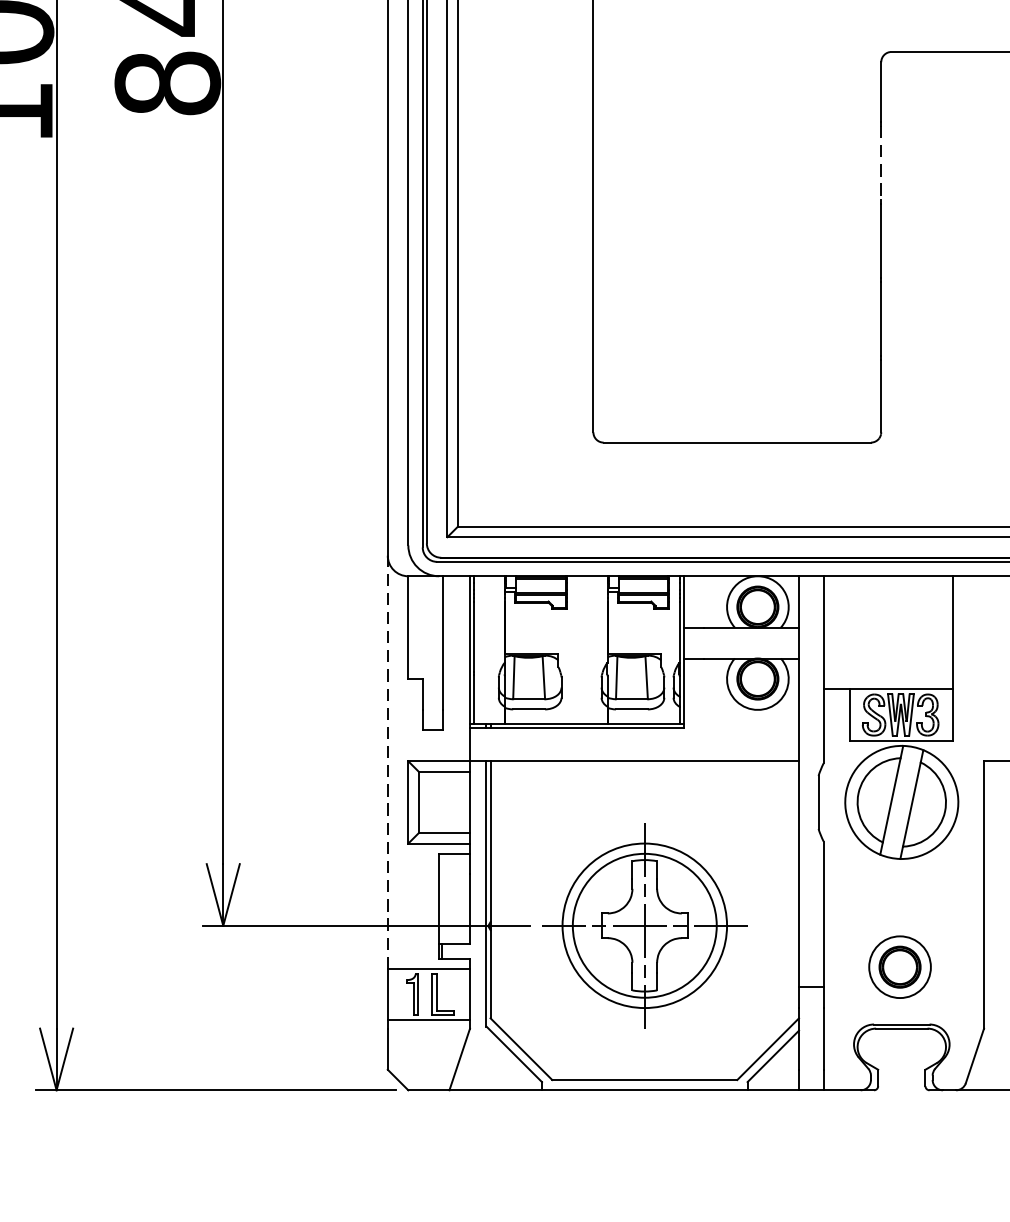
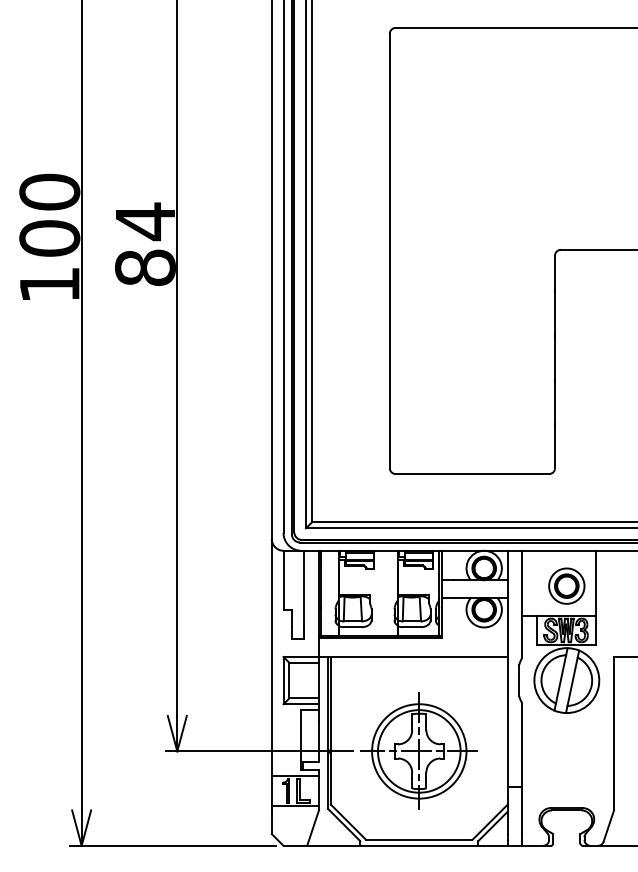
line: (882, 164) -> (555, 314), dashed -> solid
line: (387, 762) -> (271, 657), dashed -> solid
part: (899, 966) -> (566, 585), moved

